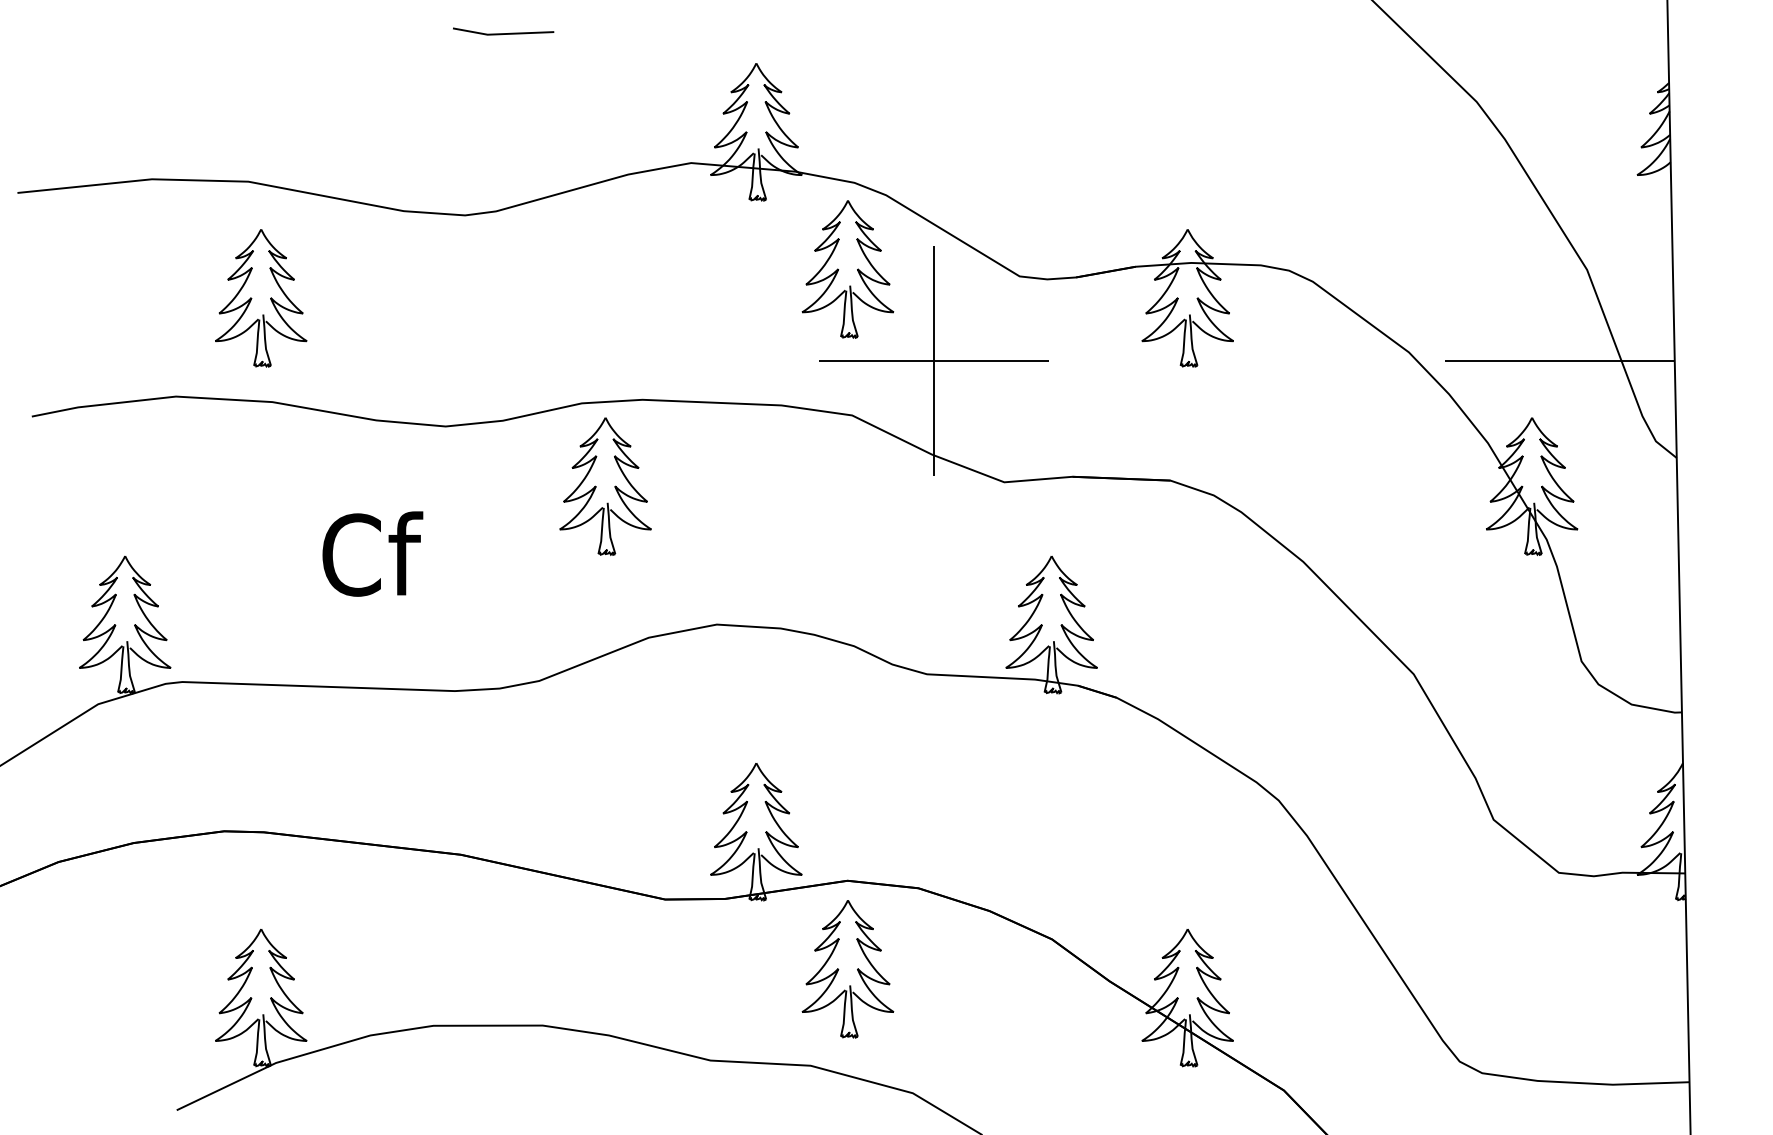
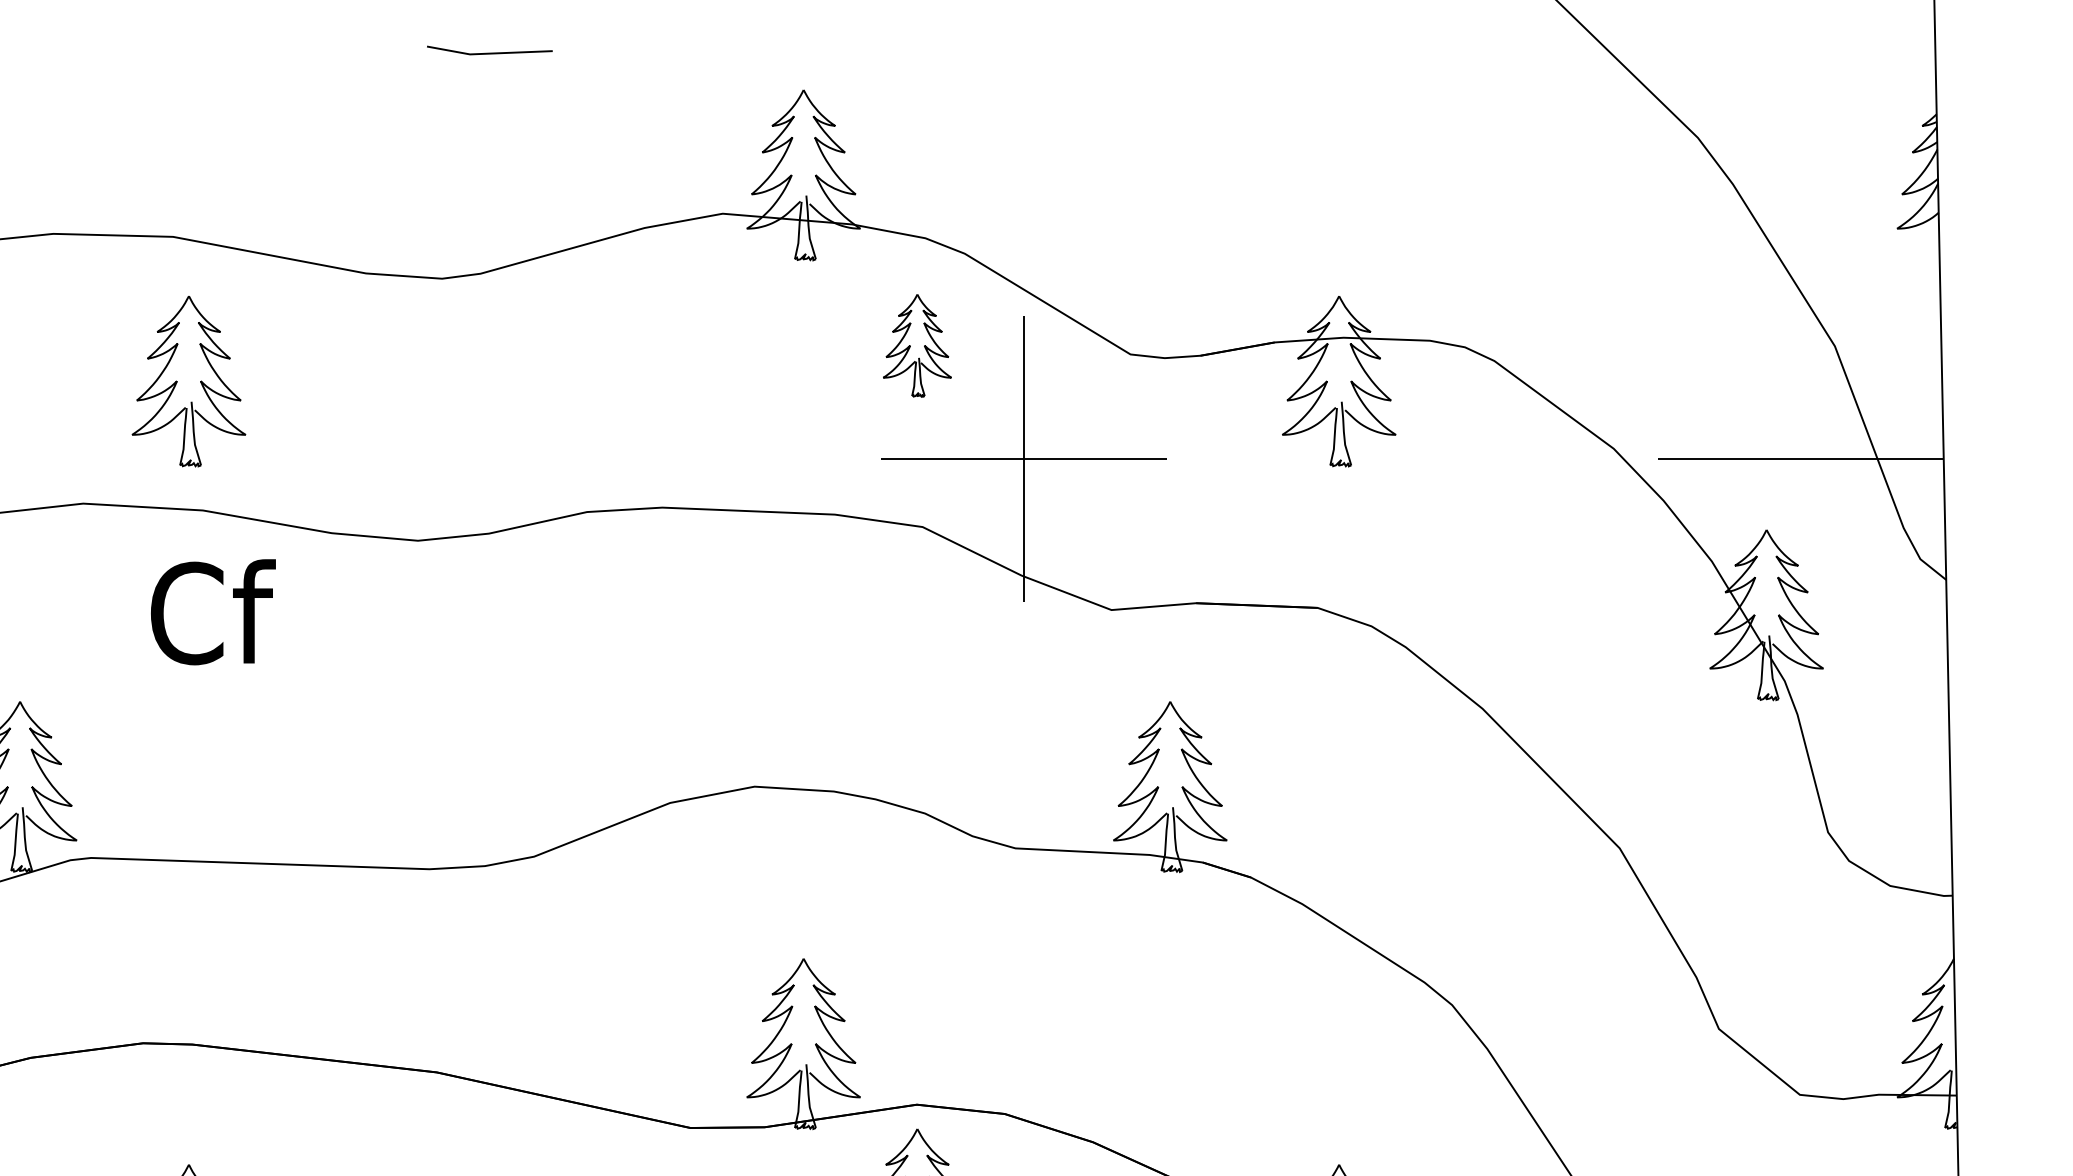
part: (847, 269) -> (916, 345), size x0.6
part: (605, 486) -> (616, 615), removed
text: (372, 553) -> (212, 611), moved

